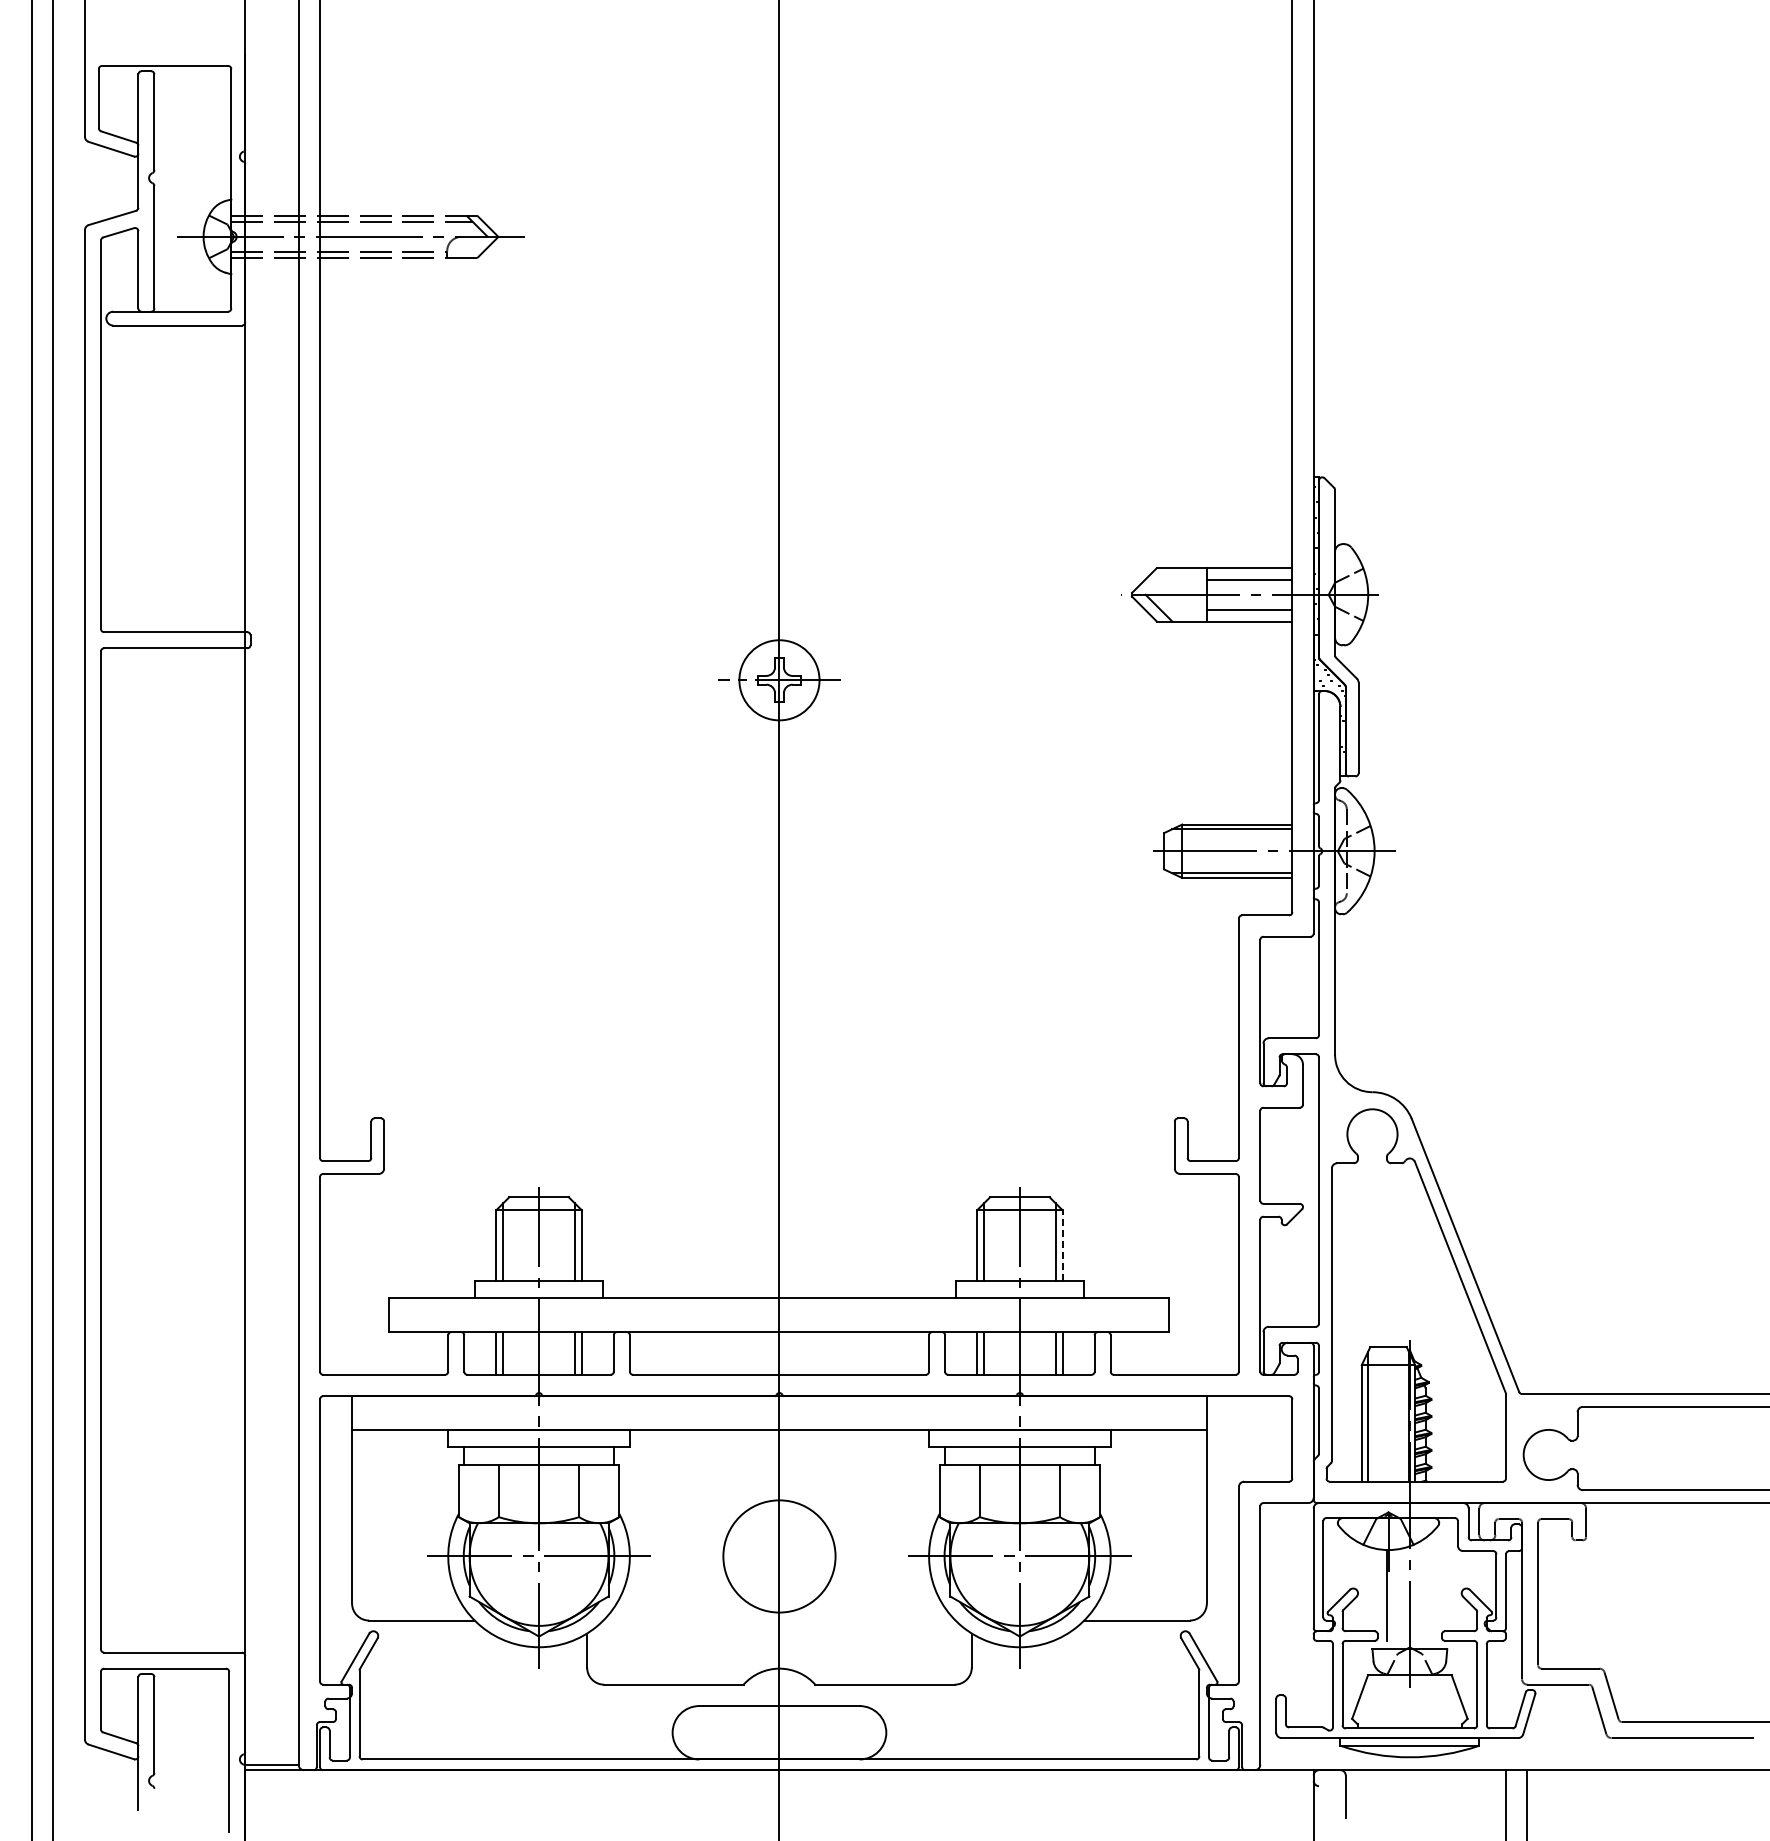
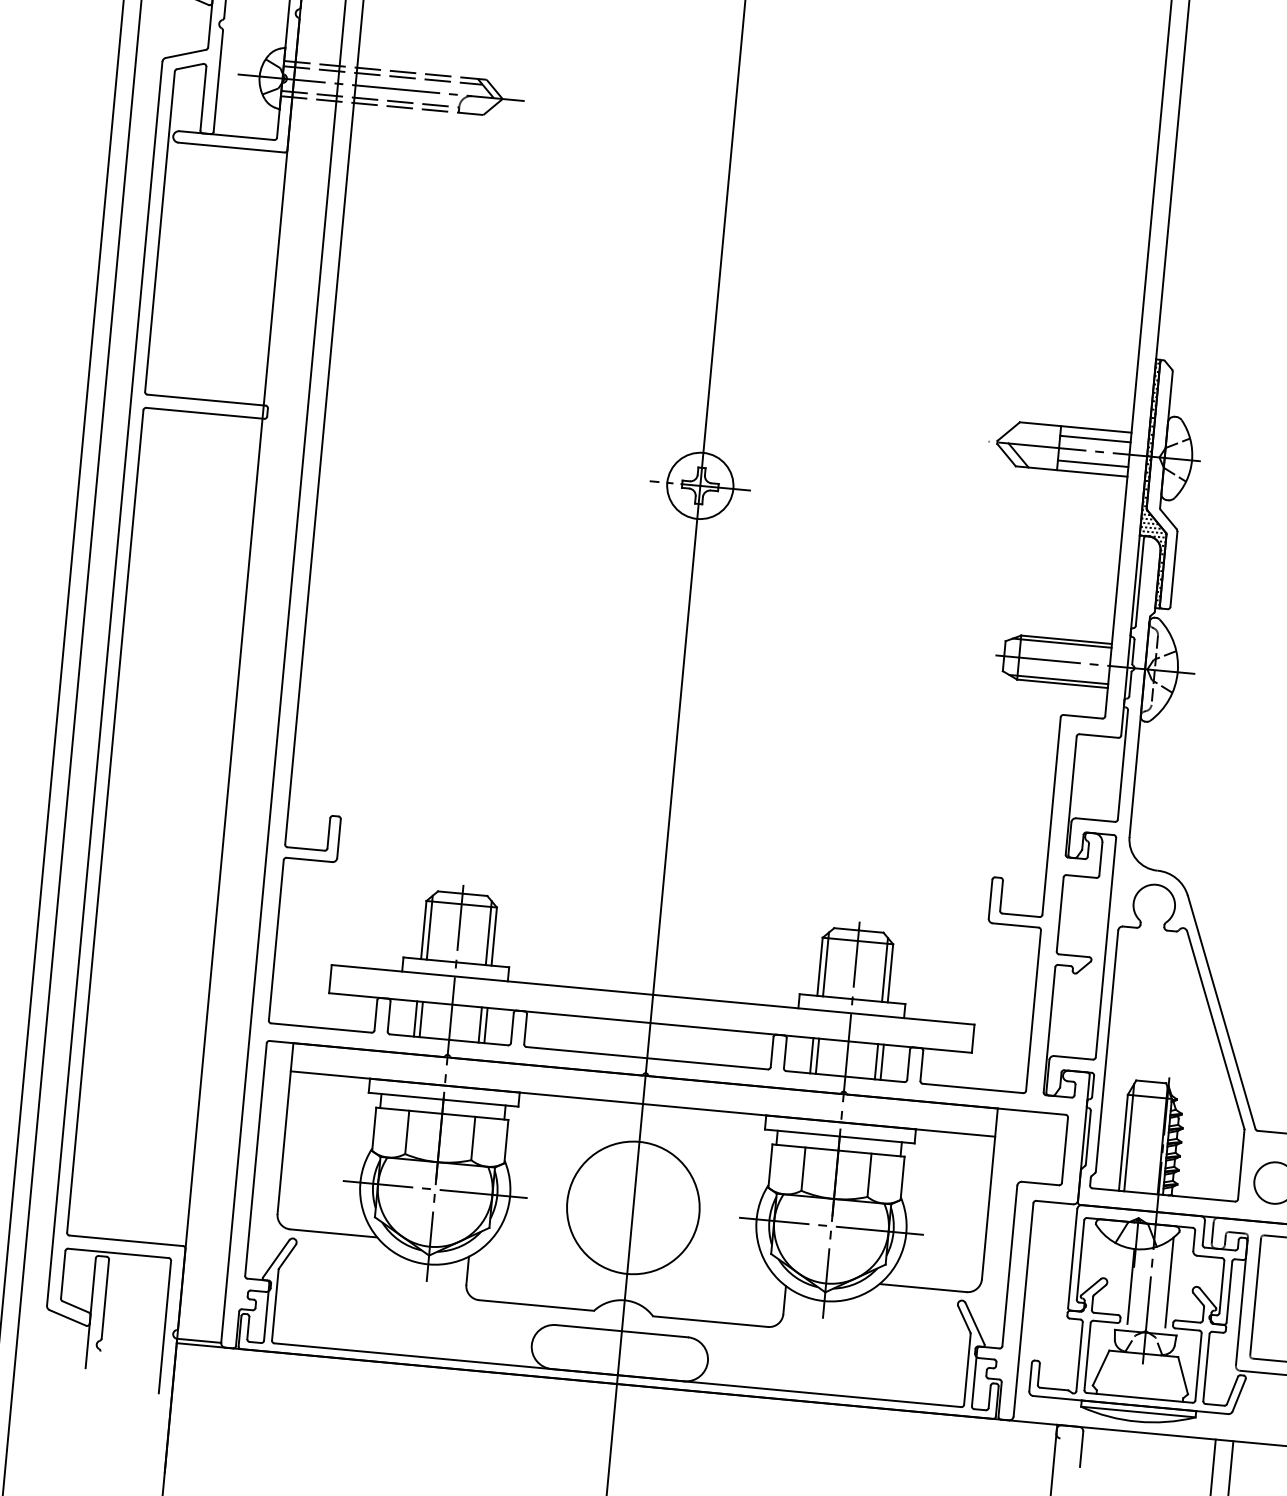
line: (1062, 1245) -> (890, 973), dashed -> solid
circle: (779, 1556) -> (633, 1207), size x1.43
line: (1432, 1585) -> (1169, 1281), added

